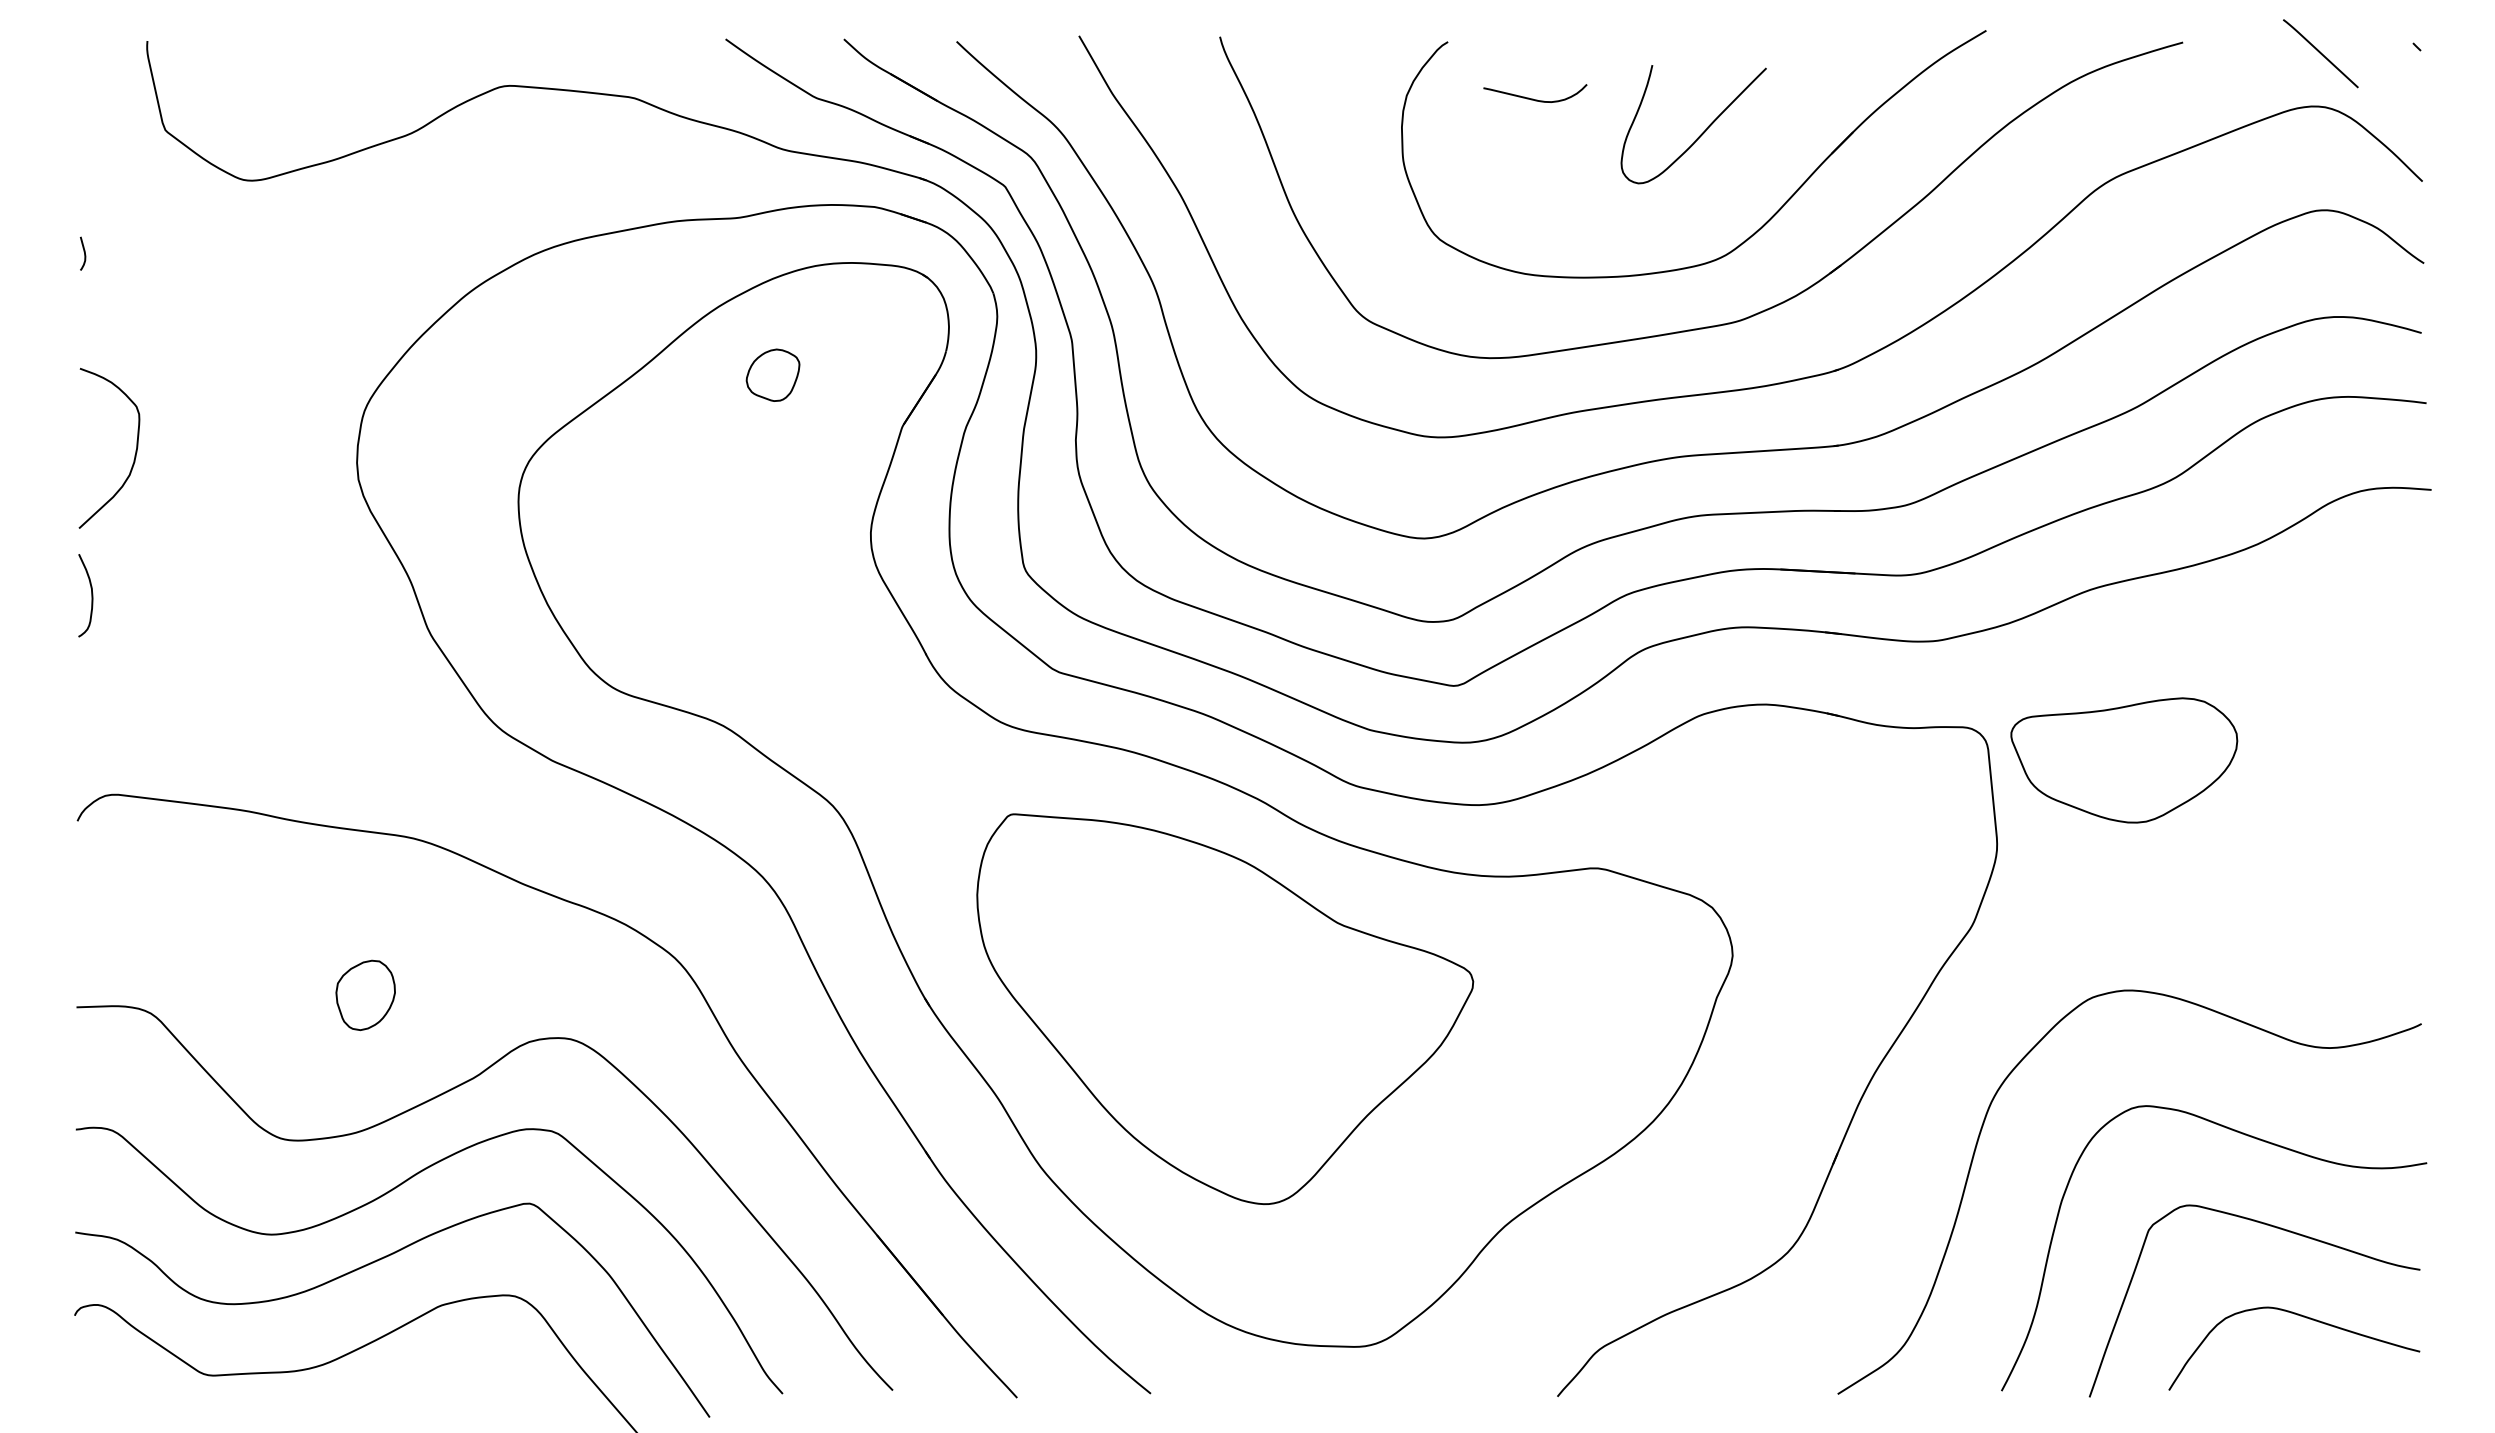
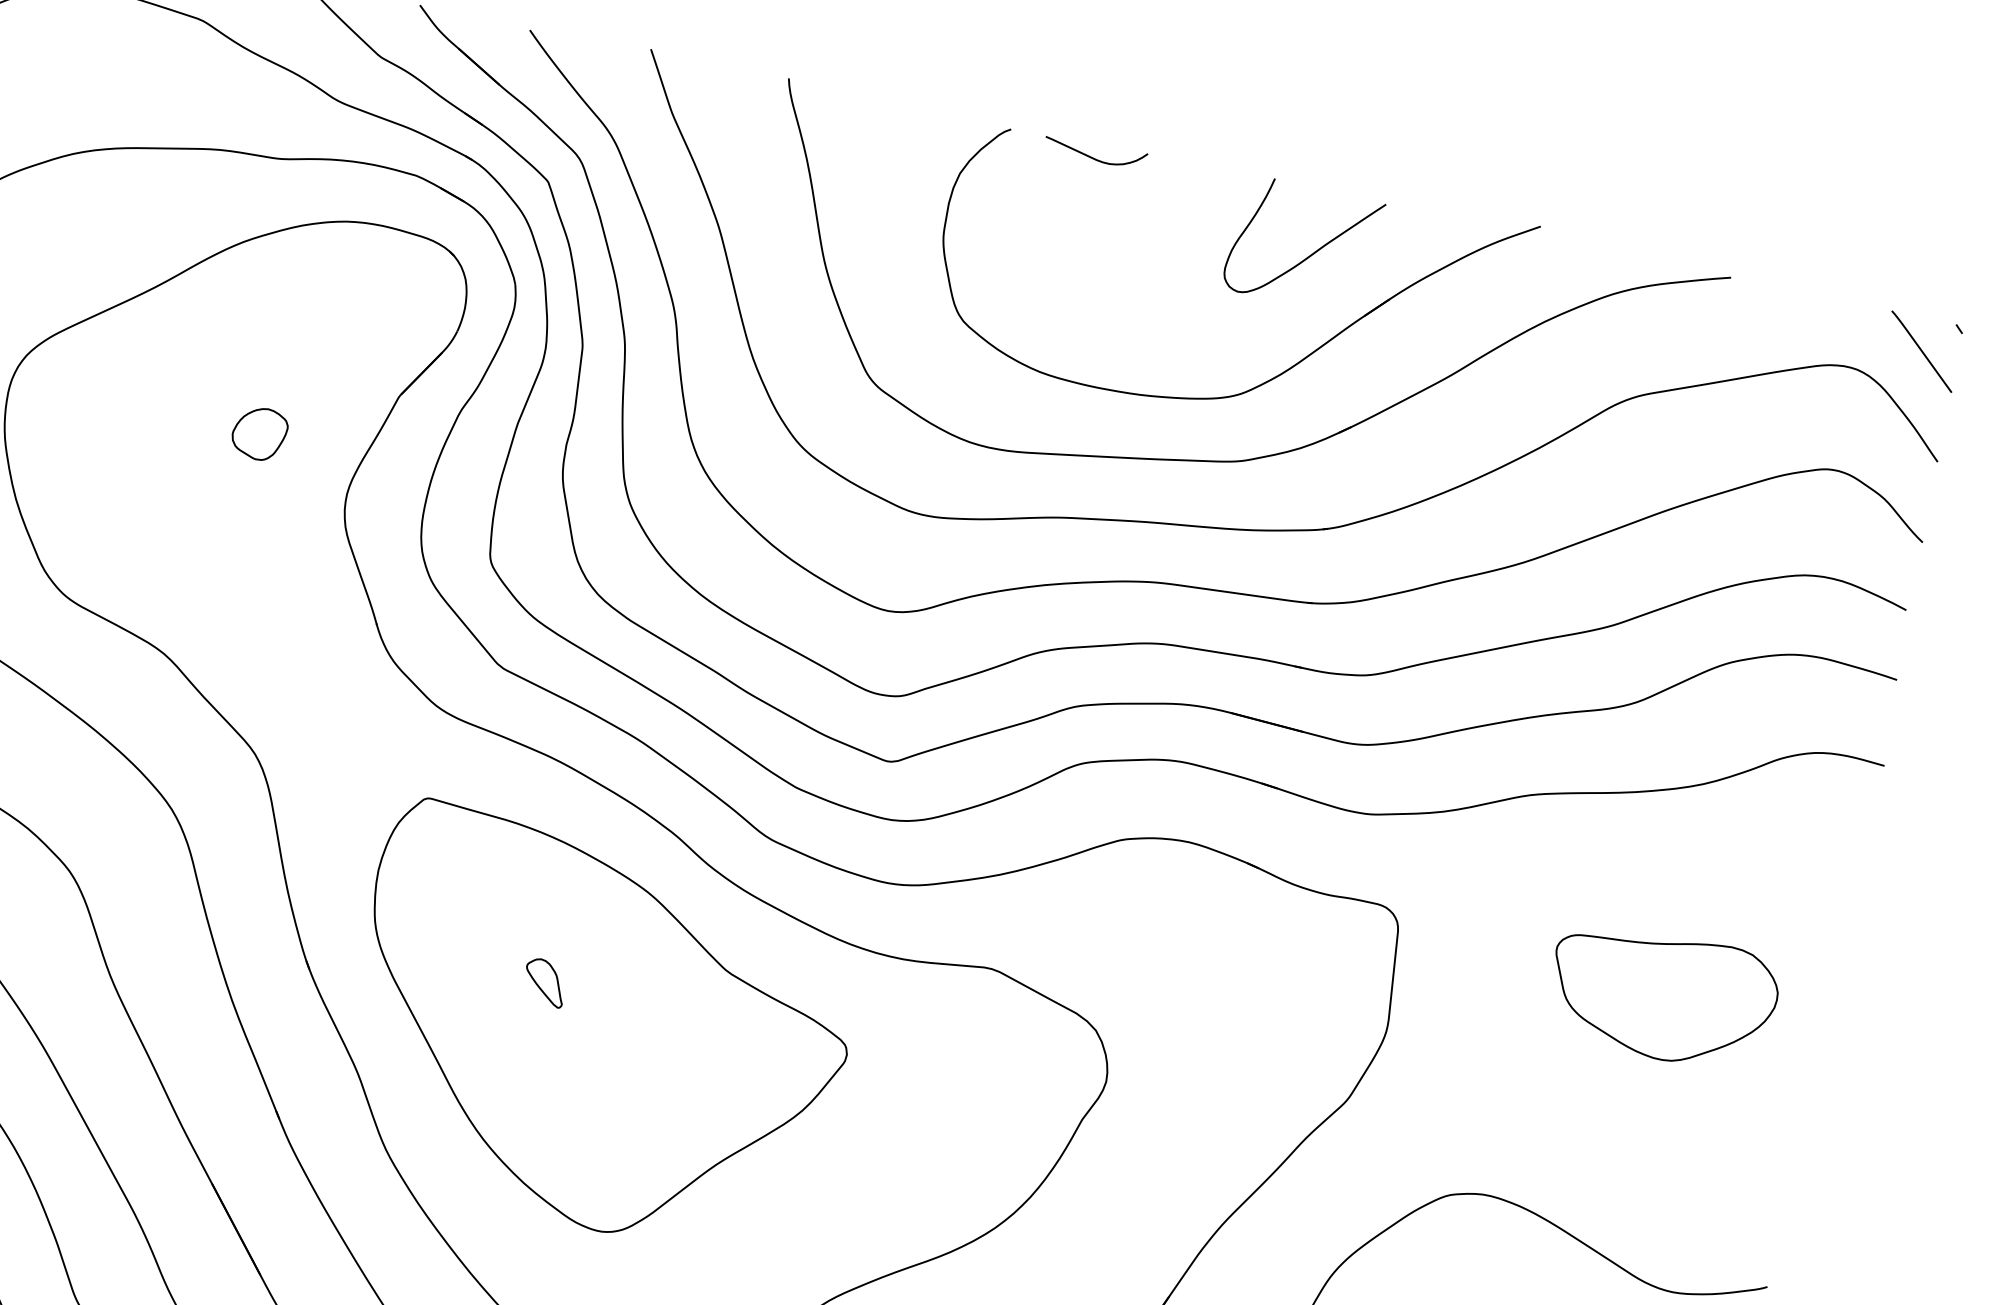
line: (2320, 53) -> (1921, 351), moved
curve: (1533, 98) -> (1092, 156), moved
curve: (1702, 132) -> (1310, 254), moved
part: (772, 374) -> (259, 432), moved
part: (2124, 760) -> (1662, 996), moved
part: (1162, 971) -> (544, 982), added

